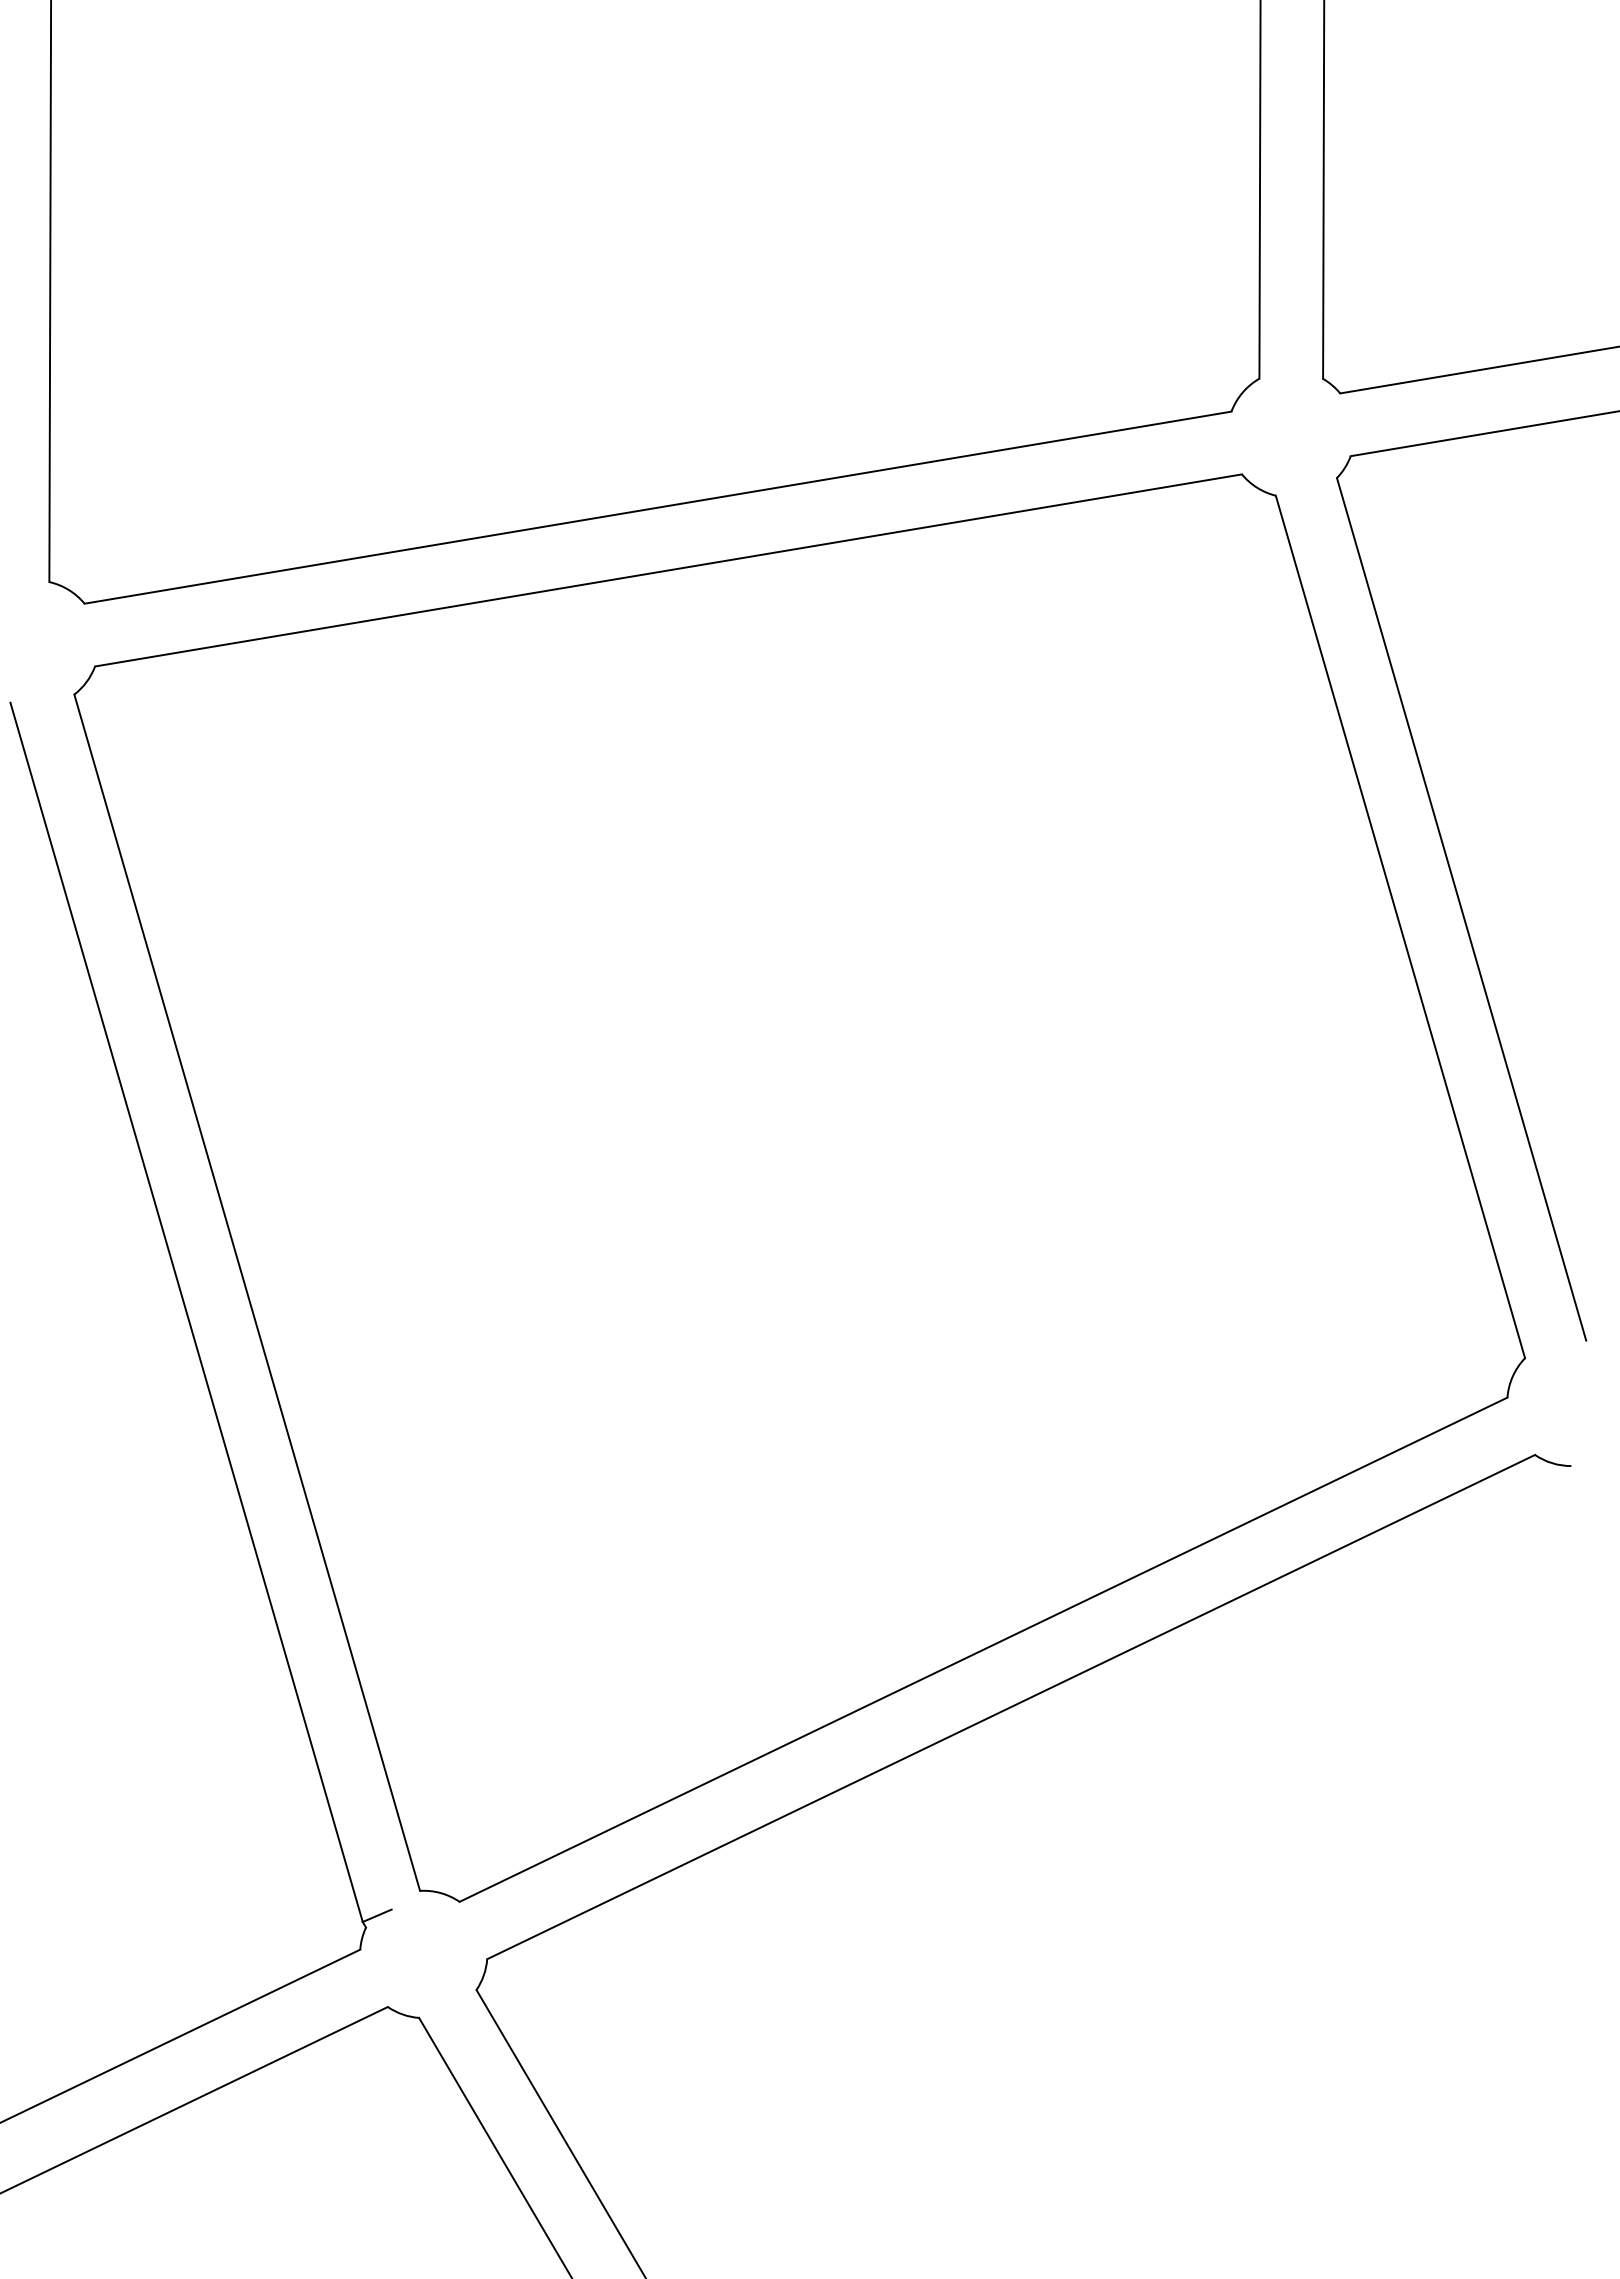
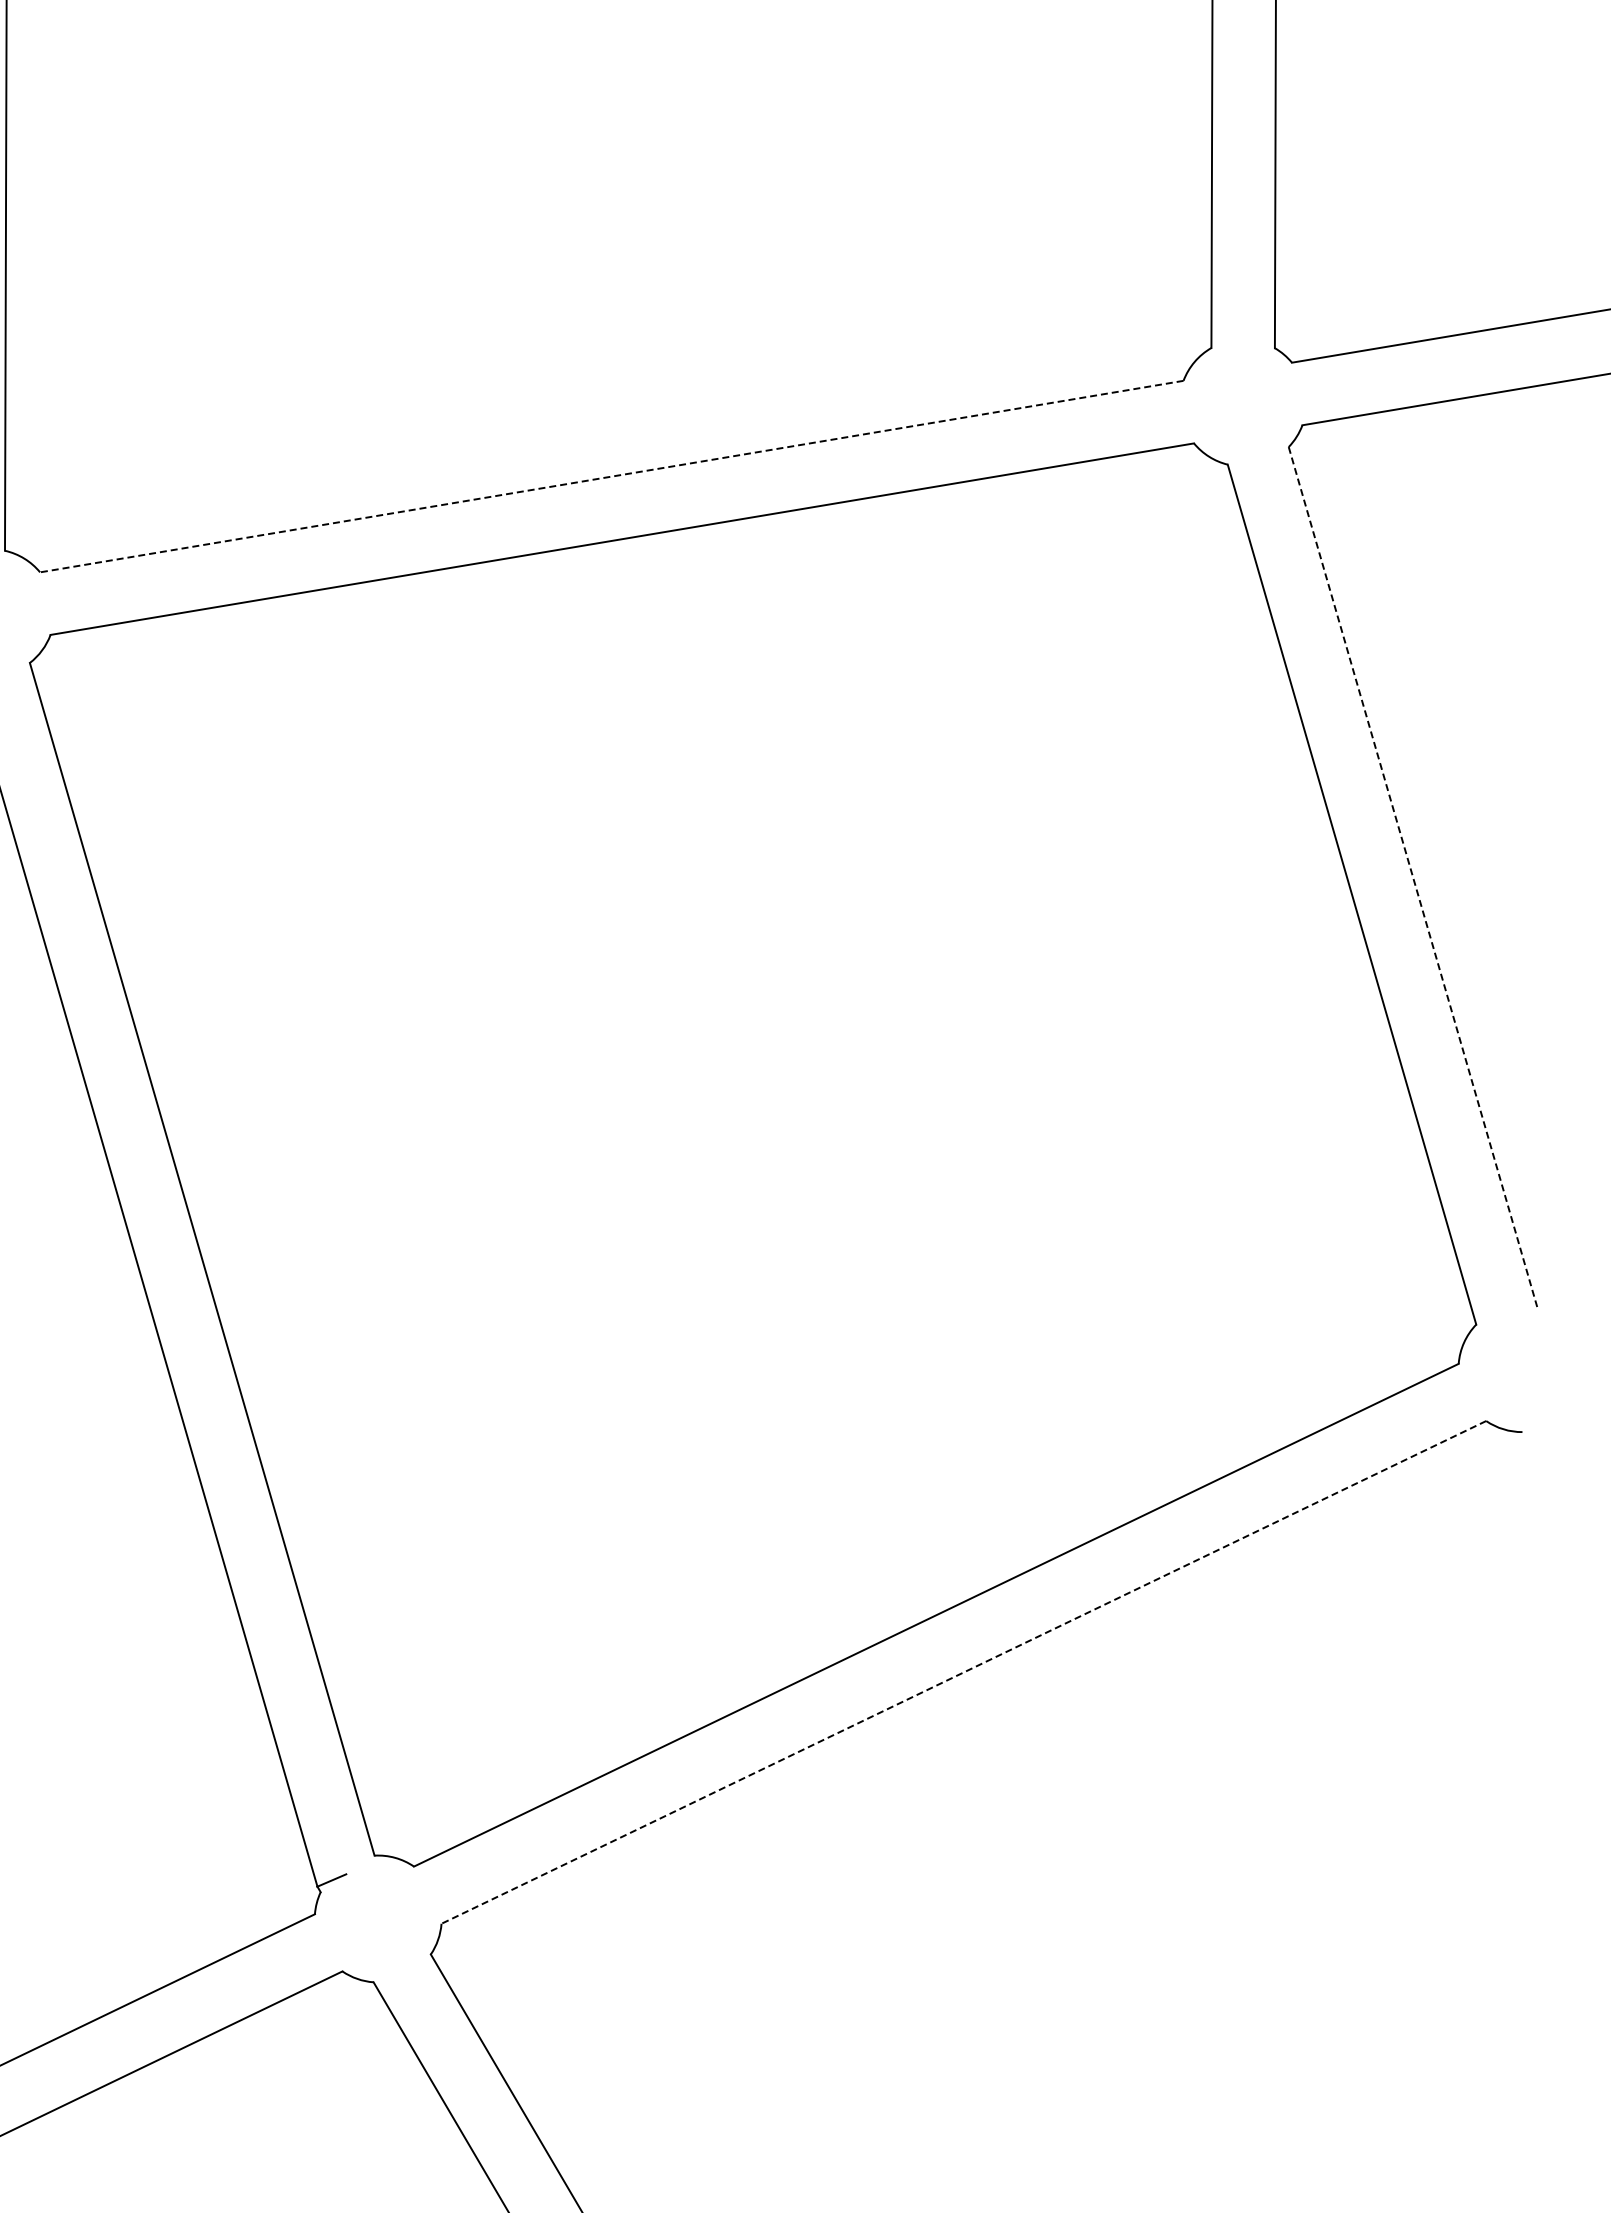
line: (657, 507) -> (611, 476), solid -> dashed
line: (1461, 909) -> (1412, 877), solid -> dashed
line: (1010, 1707) -> (963, 1672), solid -> dashed

